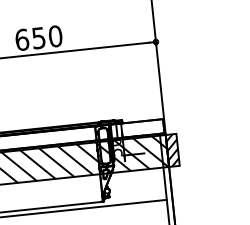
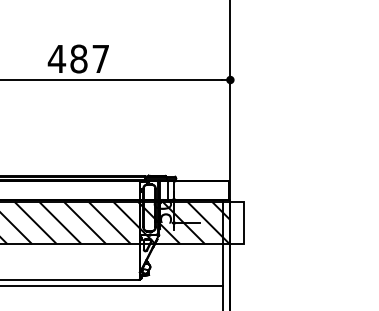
text: (38, 37) -> (78, 58), 650 -> 487
hatch: (172, 150) -> (237, 222), removed

